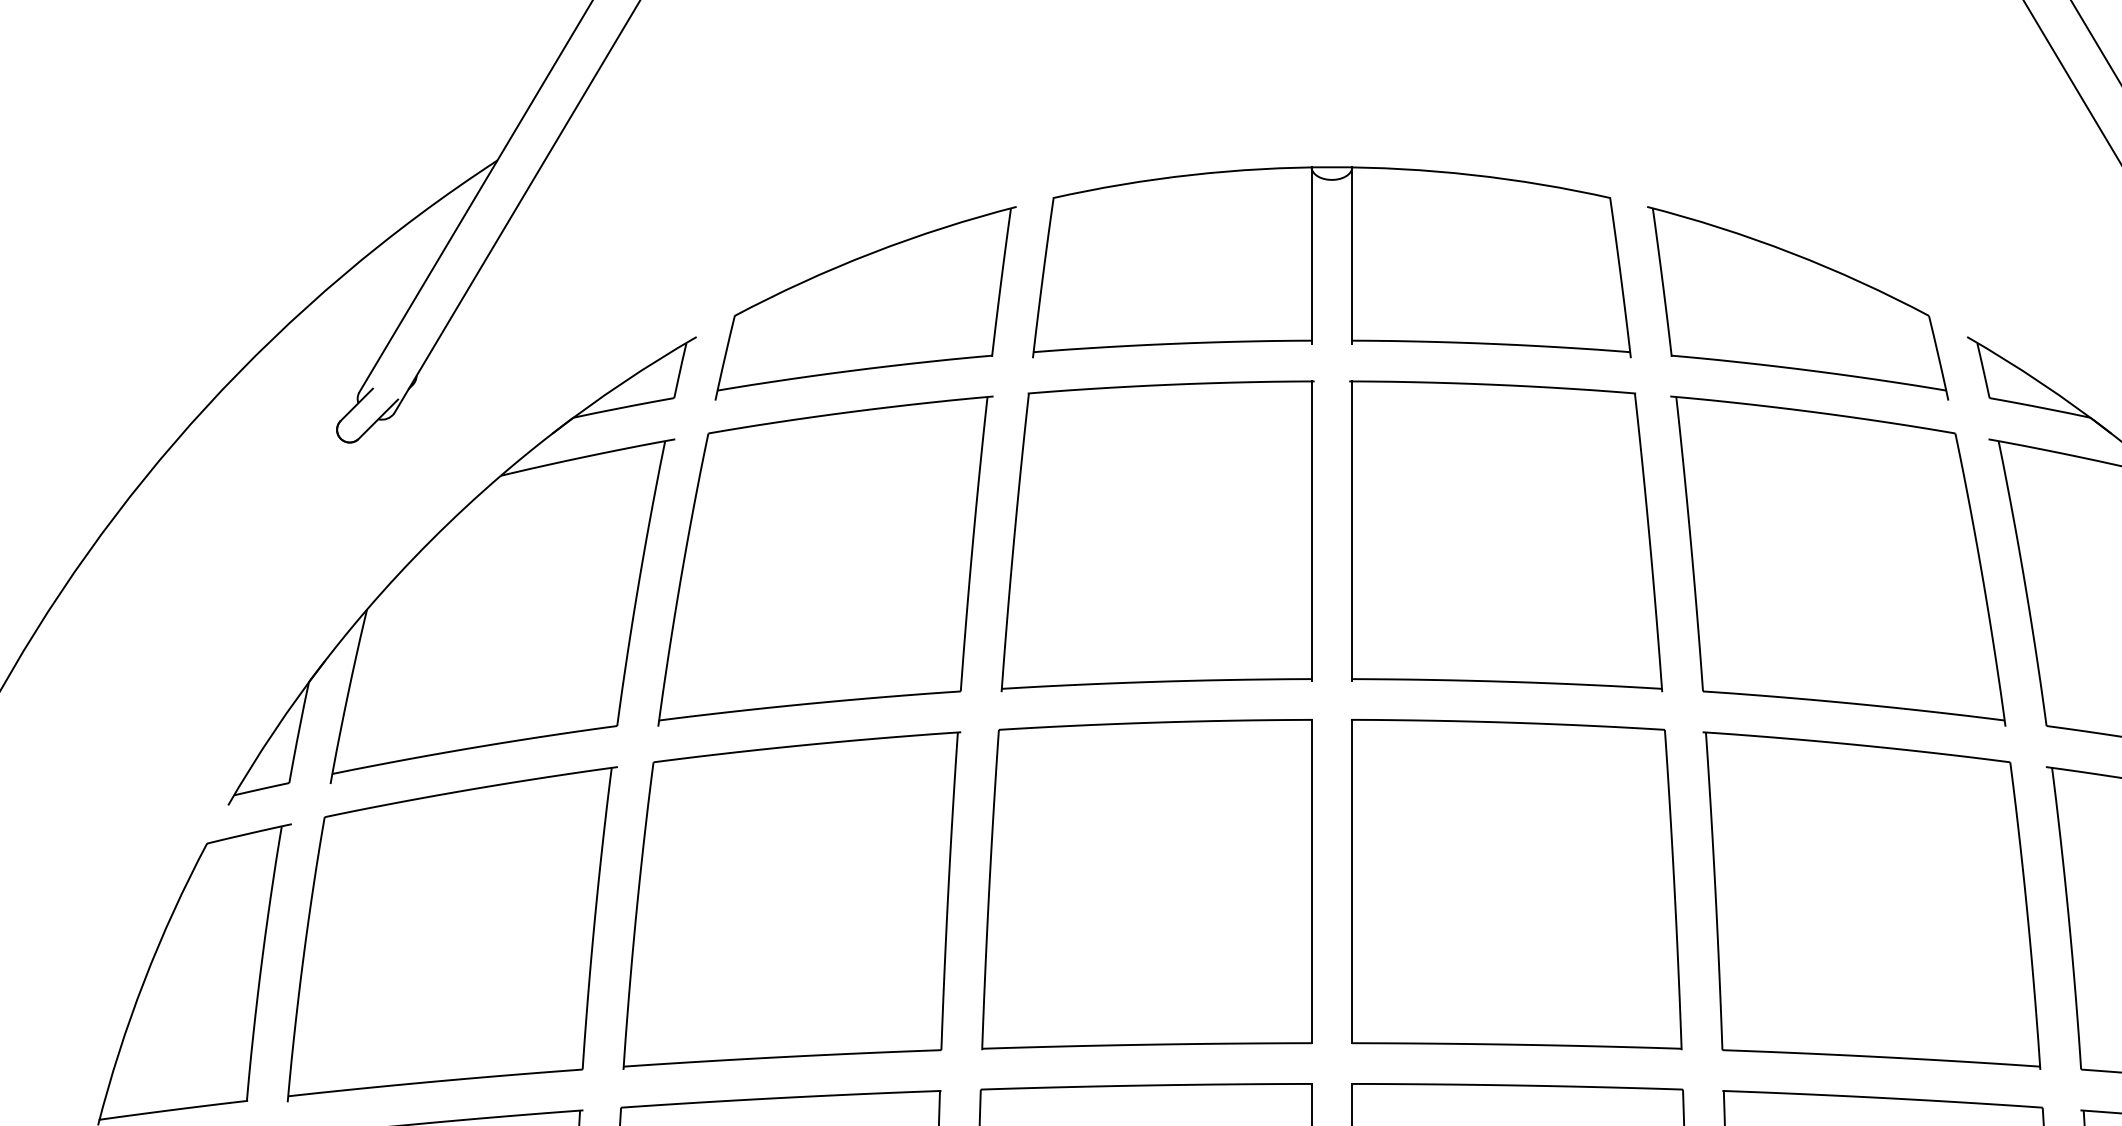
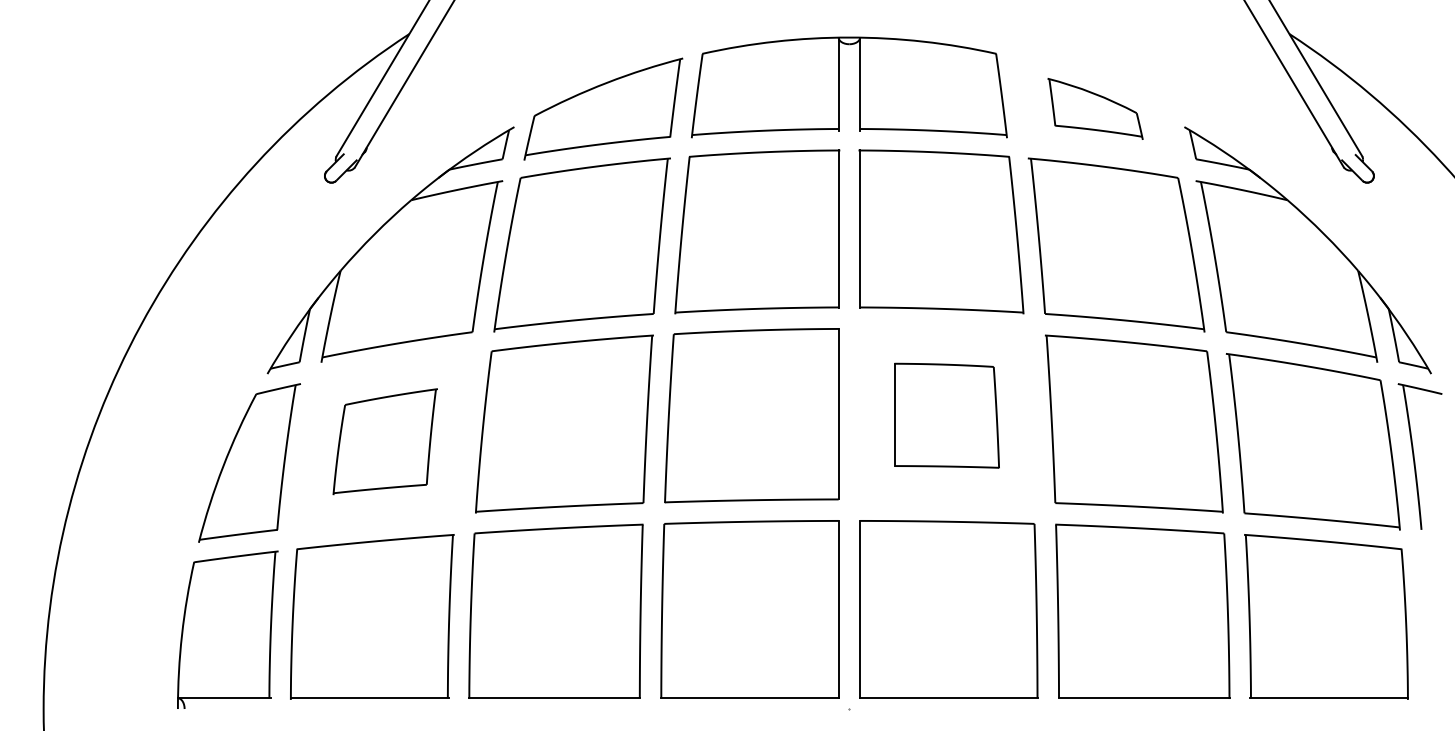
part: (1798, 301) -> (1095, 108), size x0.6
part: (1516, 884) -> (946, 415), size x0.6
part: (452, 933) -> (385, 441), size x0.6

